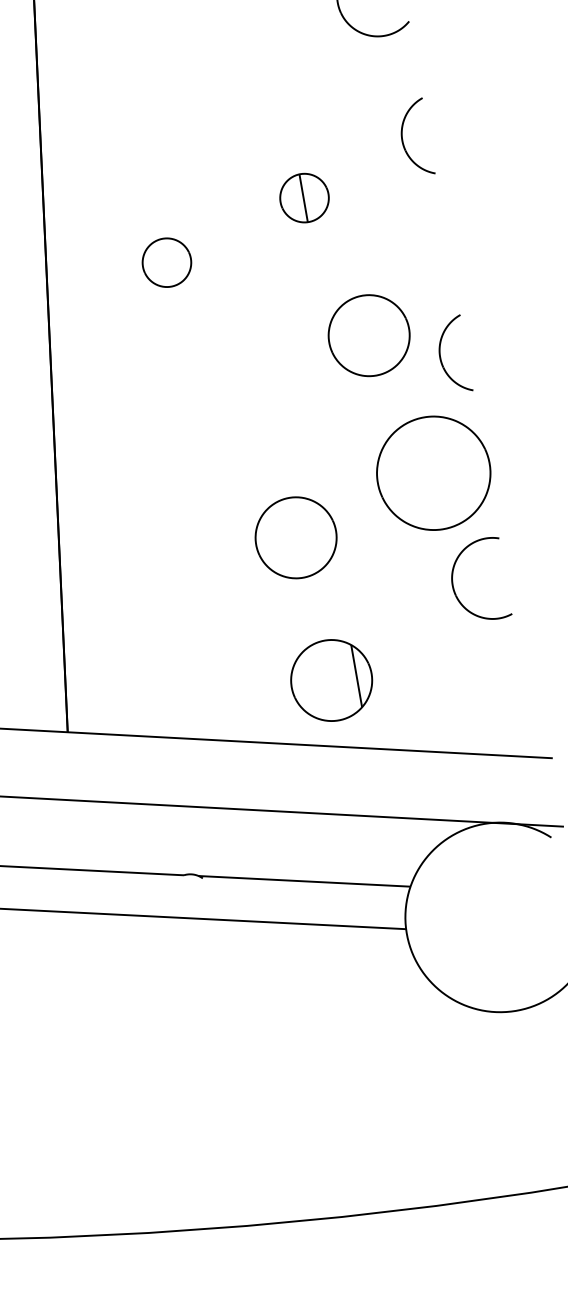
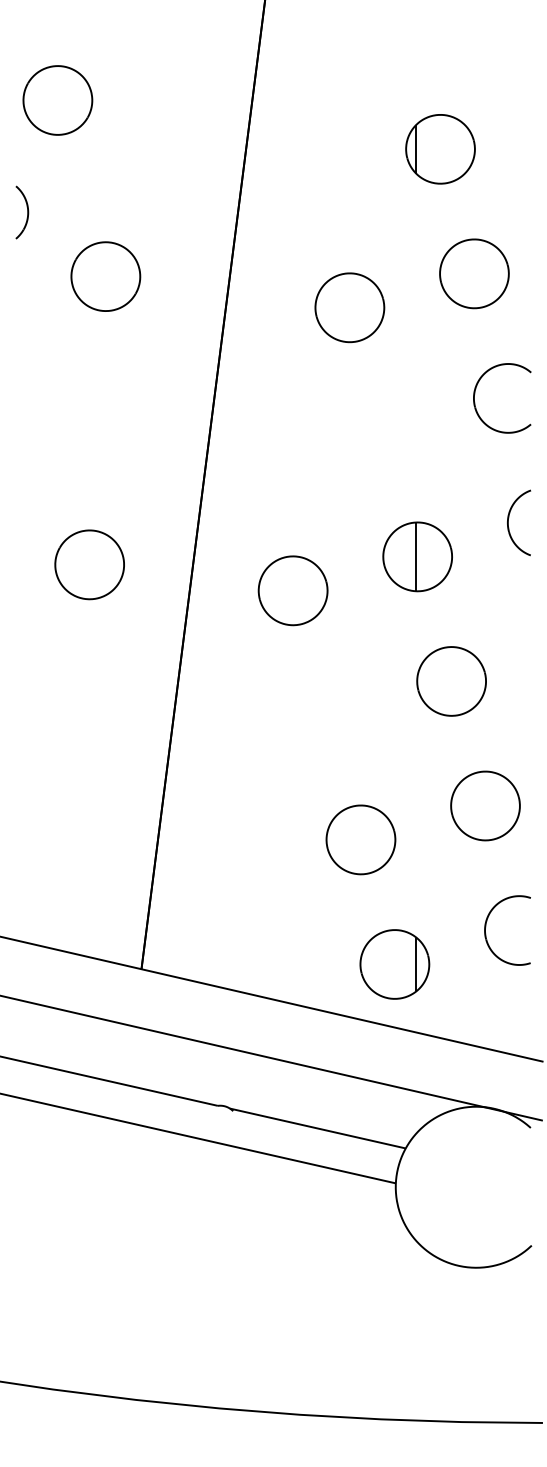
part: (304, 197) -> (417, 556), size x1.67
part: (166, 262) -> (292, 590), size x1.67
part: (440, 356) -> (508, 709), removed
part: (433, 472) -> (485, 805), size x0.71
part: (453, 581) -> (486, 927), moved
part: (331, 680) -> (394, 964), moved

